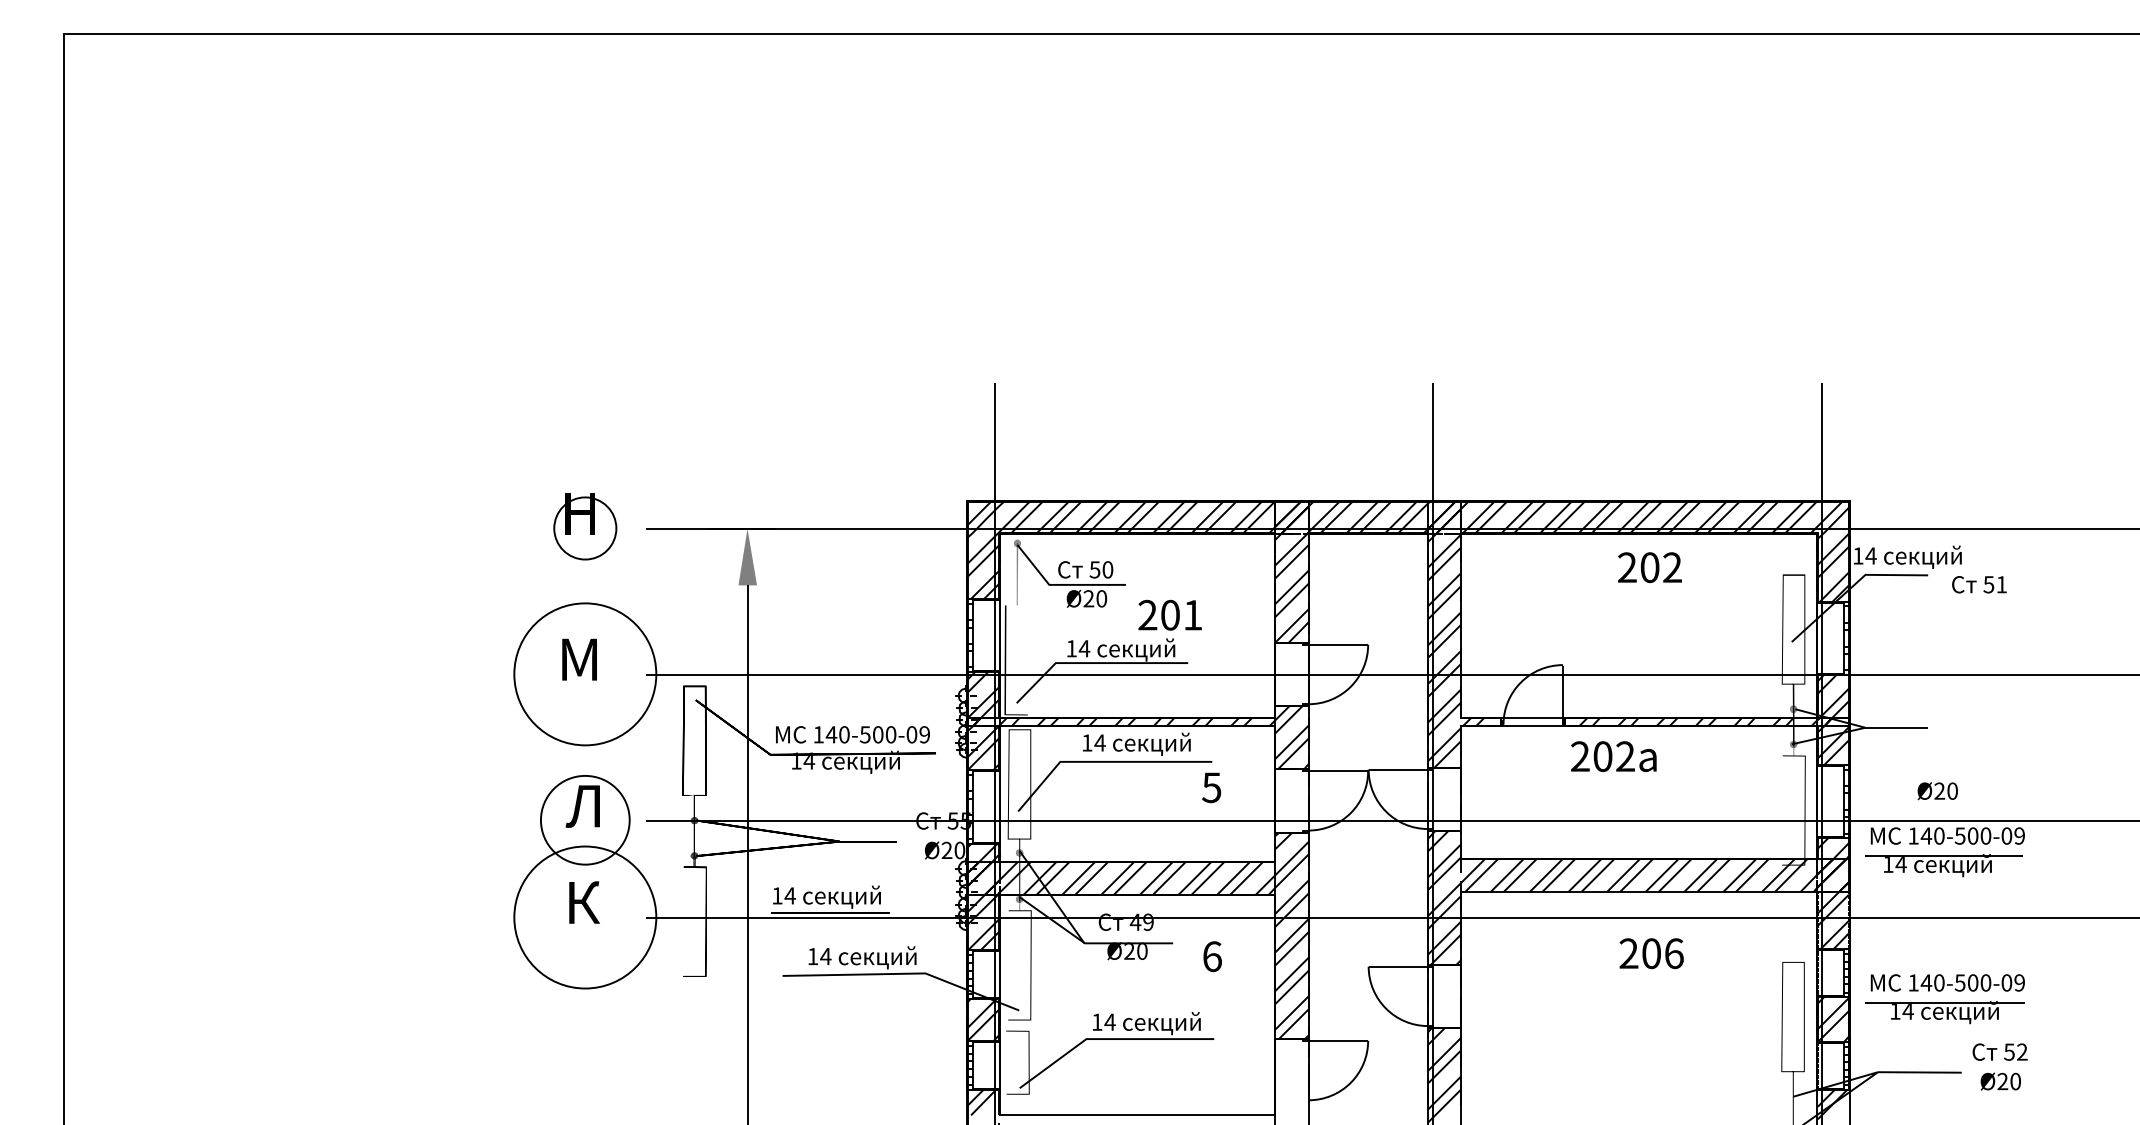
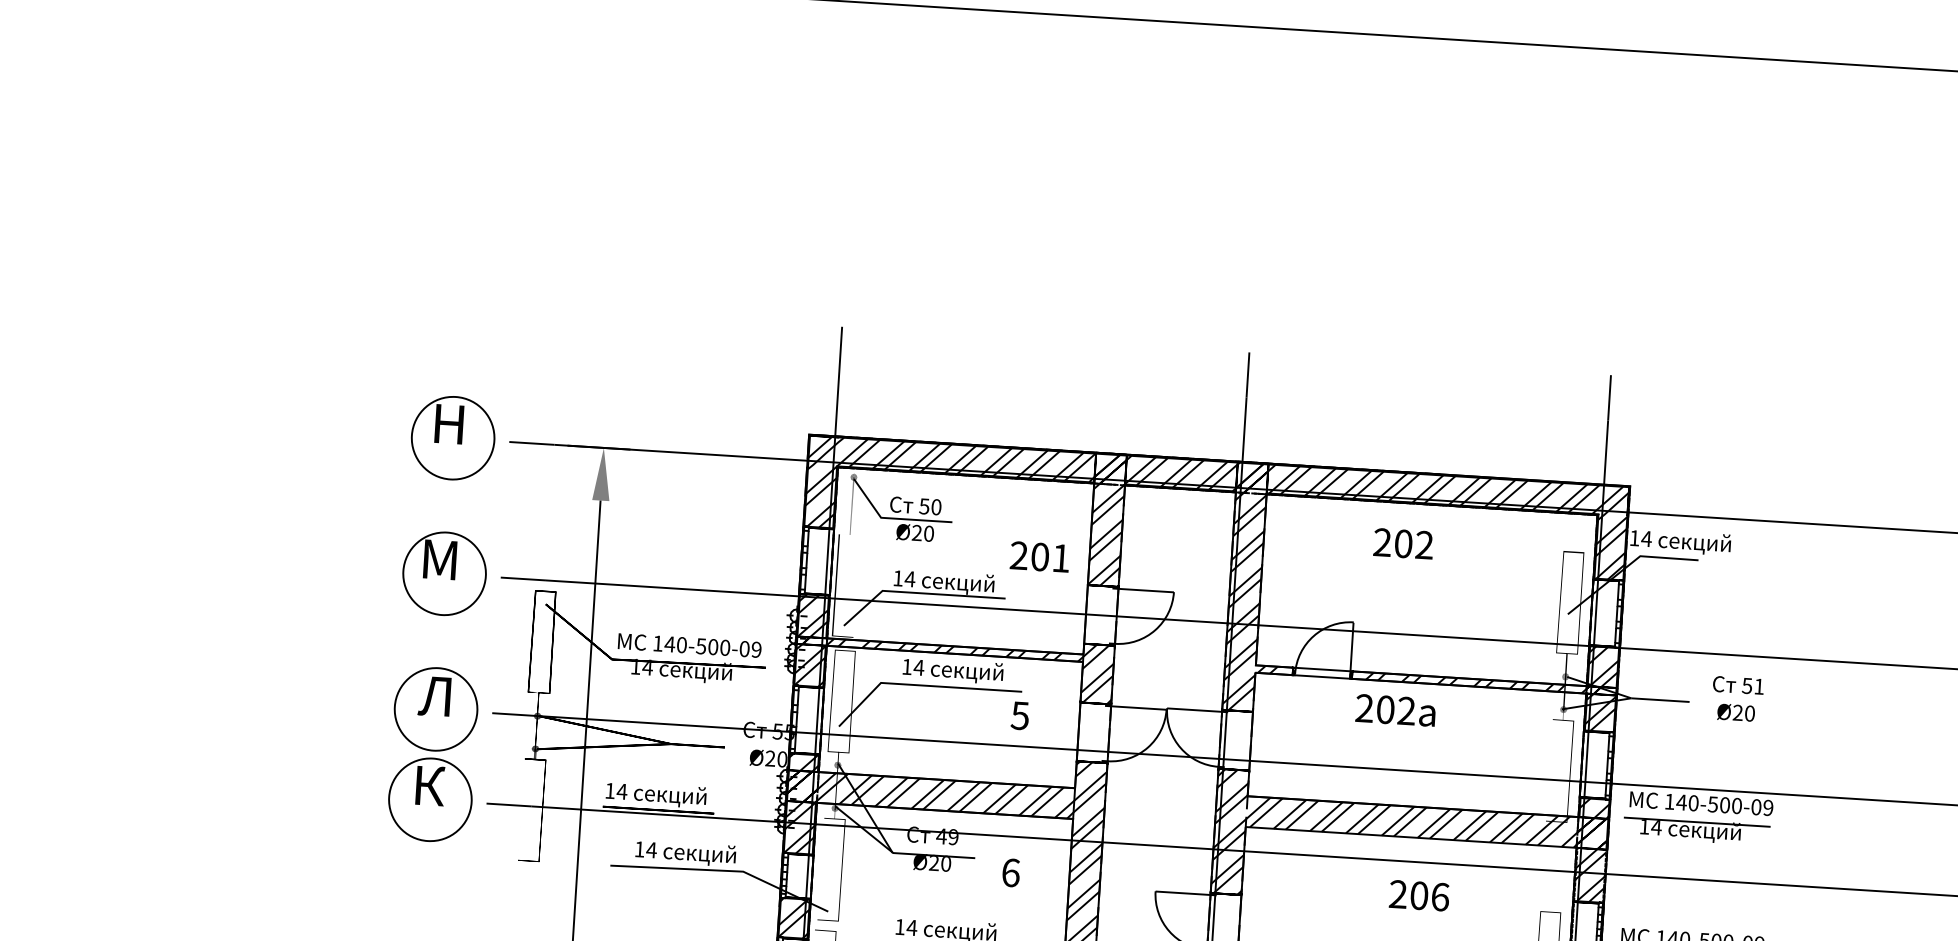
circle: (584, 528) -> (452, 438), size x1.43
text: (1649, 567) -> (1403, 543), moved
text: (1979, 584) -> (1738, 685), moved
text: (1169, 614) -> (1039, 556), moved
circle: (584, 674) -> (443, 573), size x0.62
text: (1937, 791) -> (1735, 713), moved
circle: (584, 917) -> (429, 799), size x0.62

